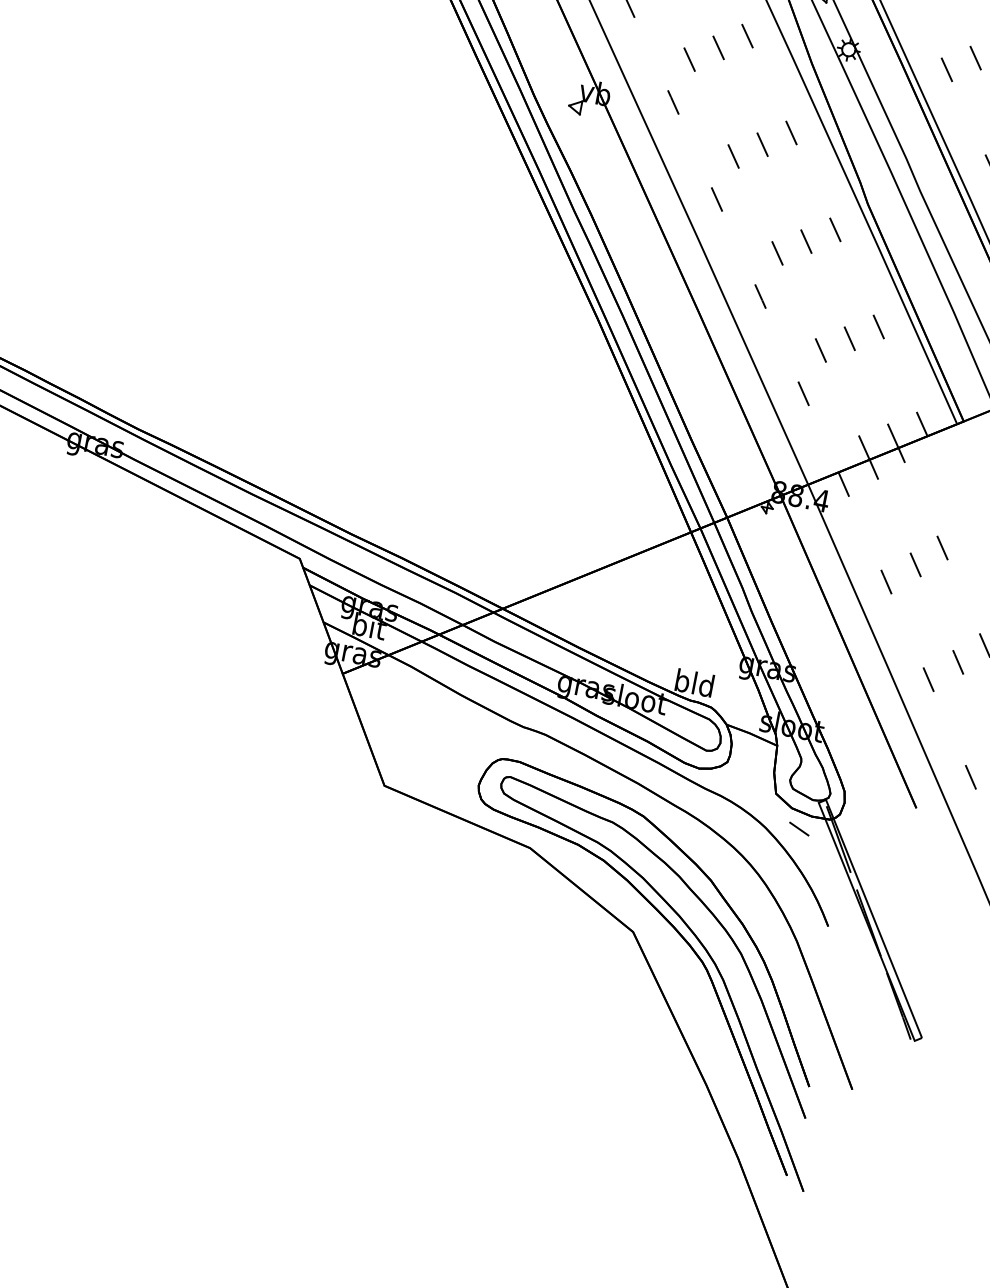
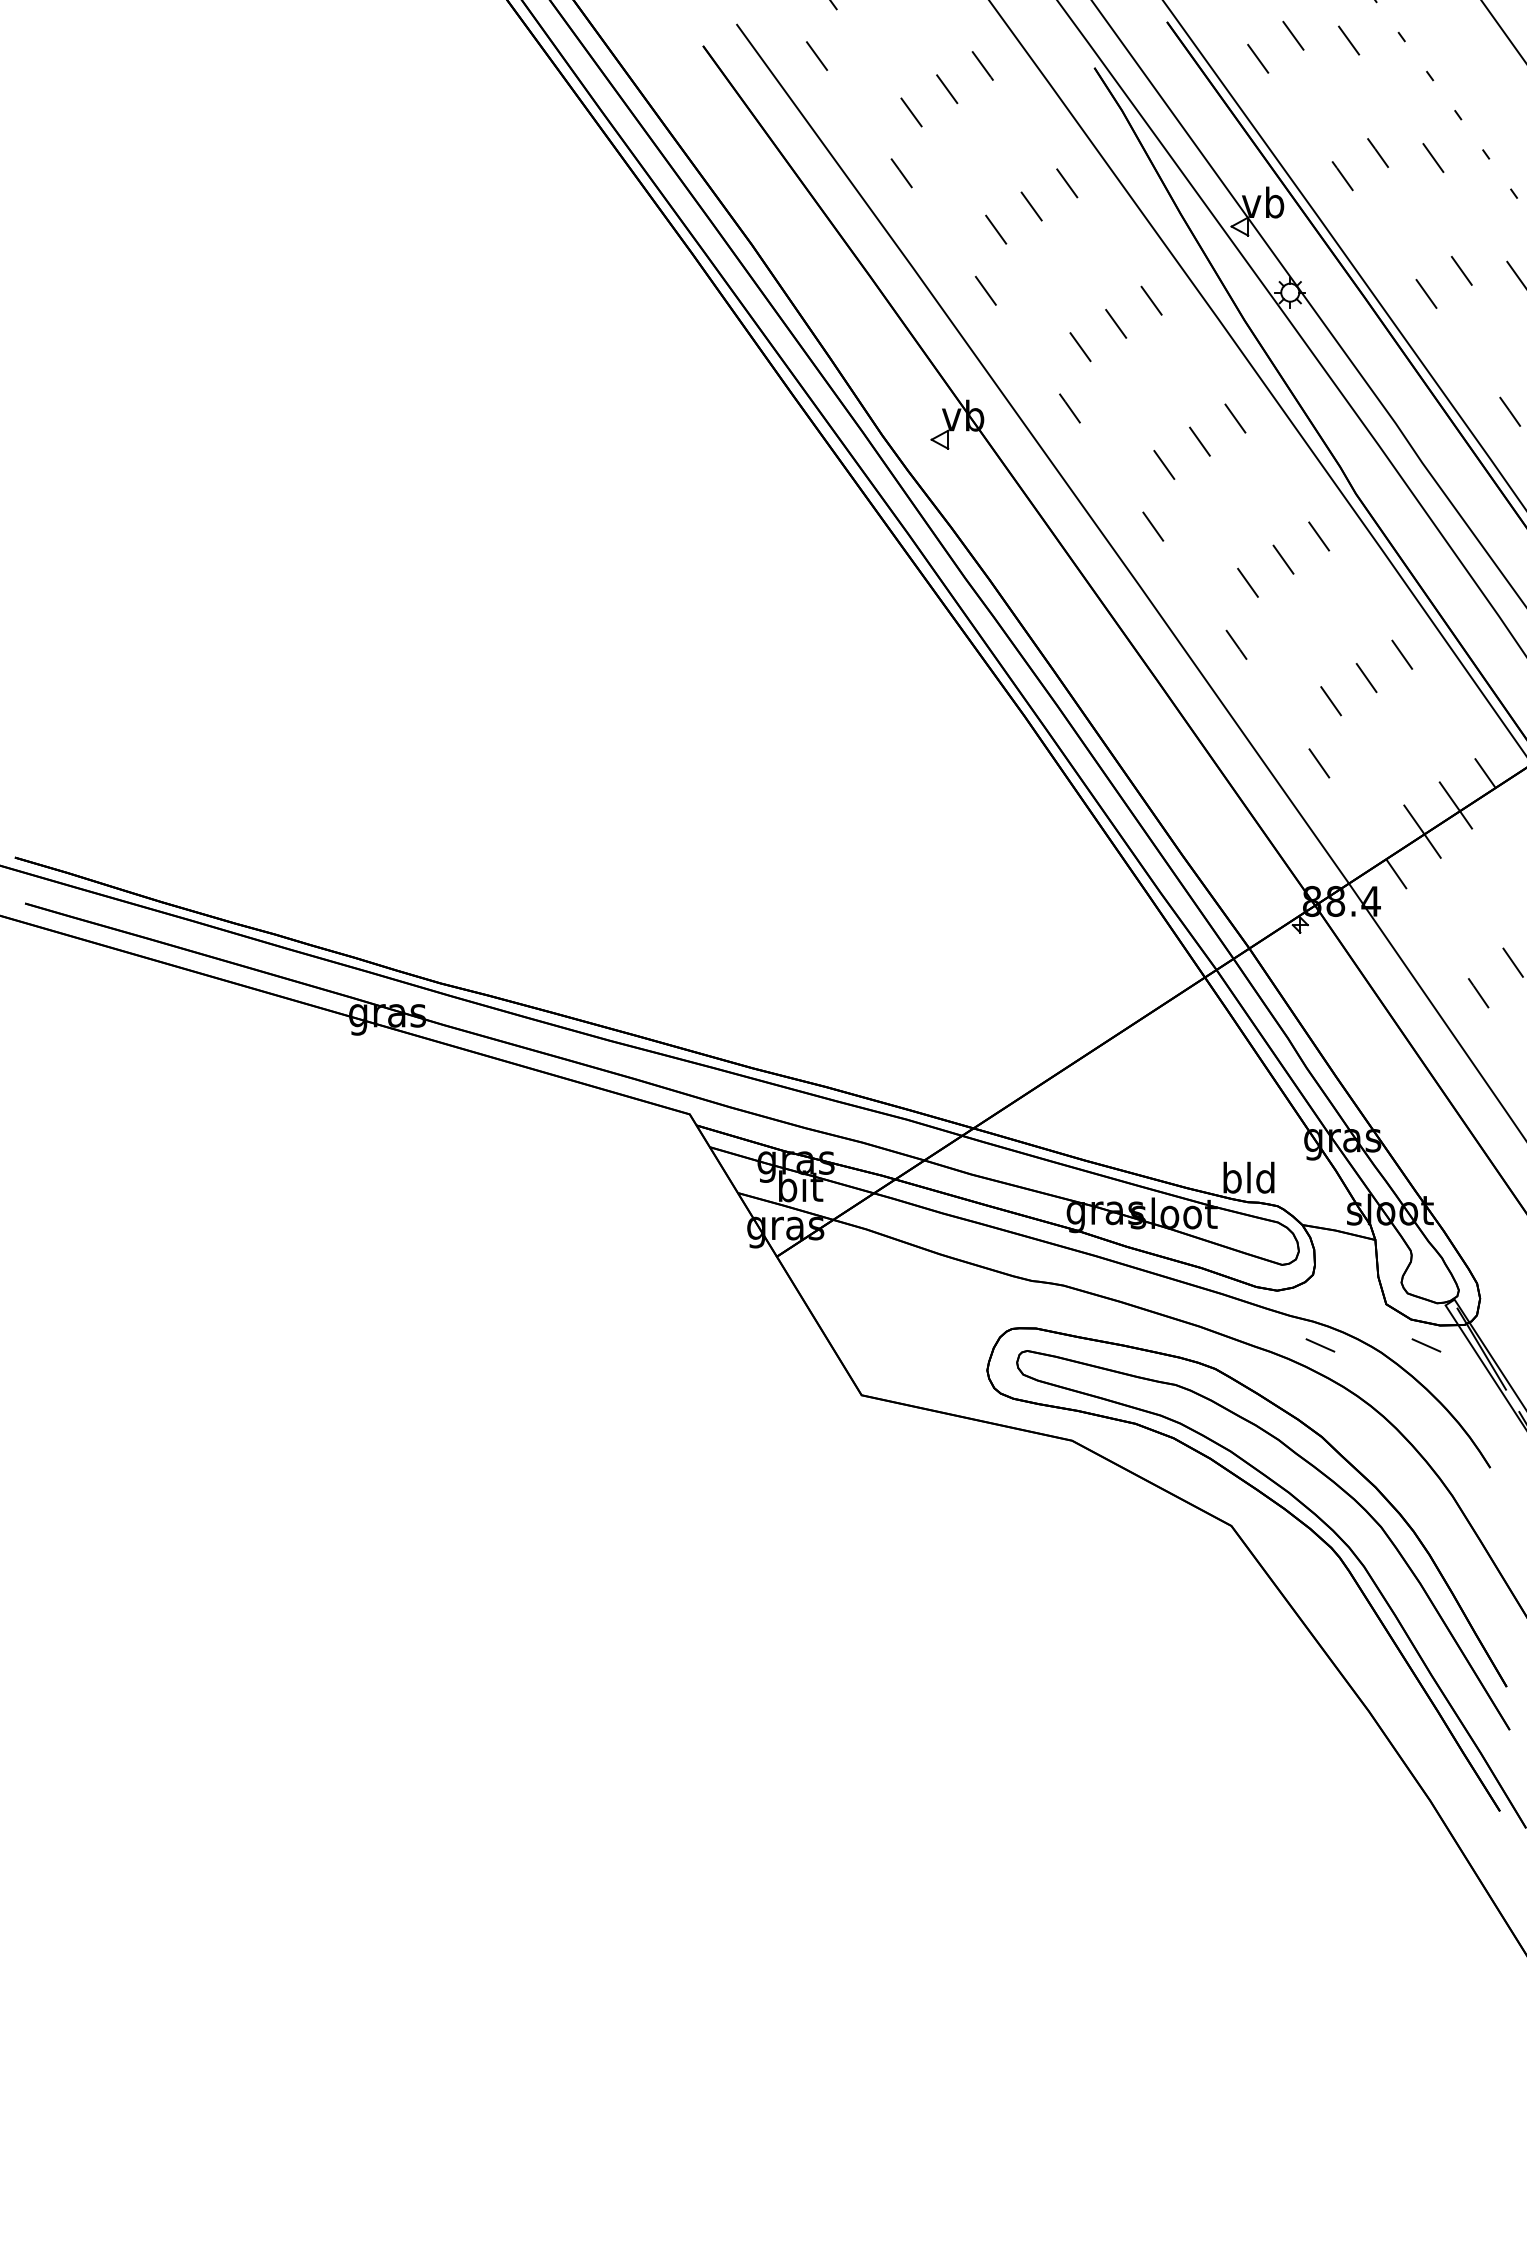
line: (722, 814) -> (1320, 1345), added

